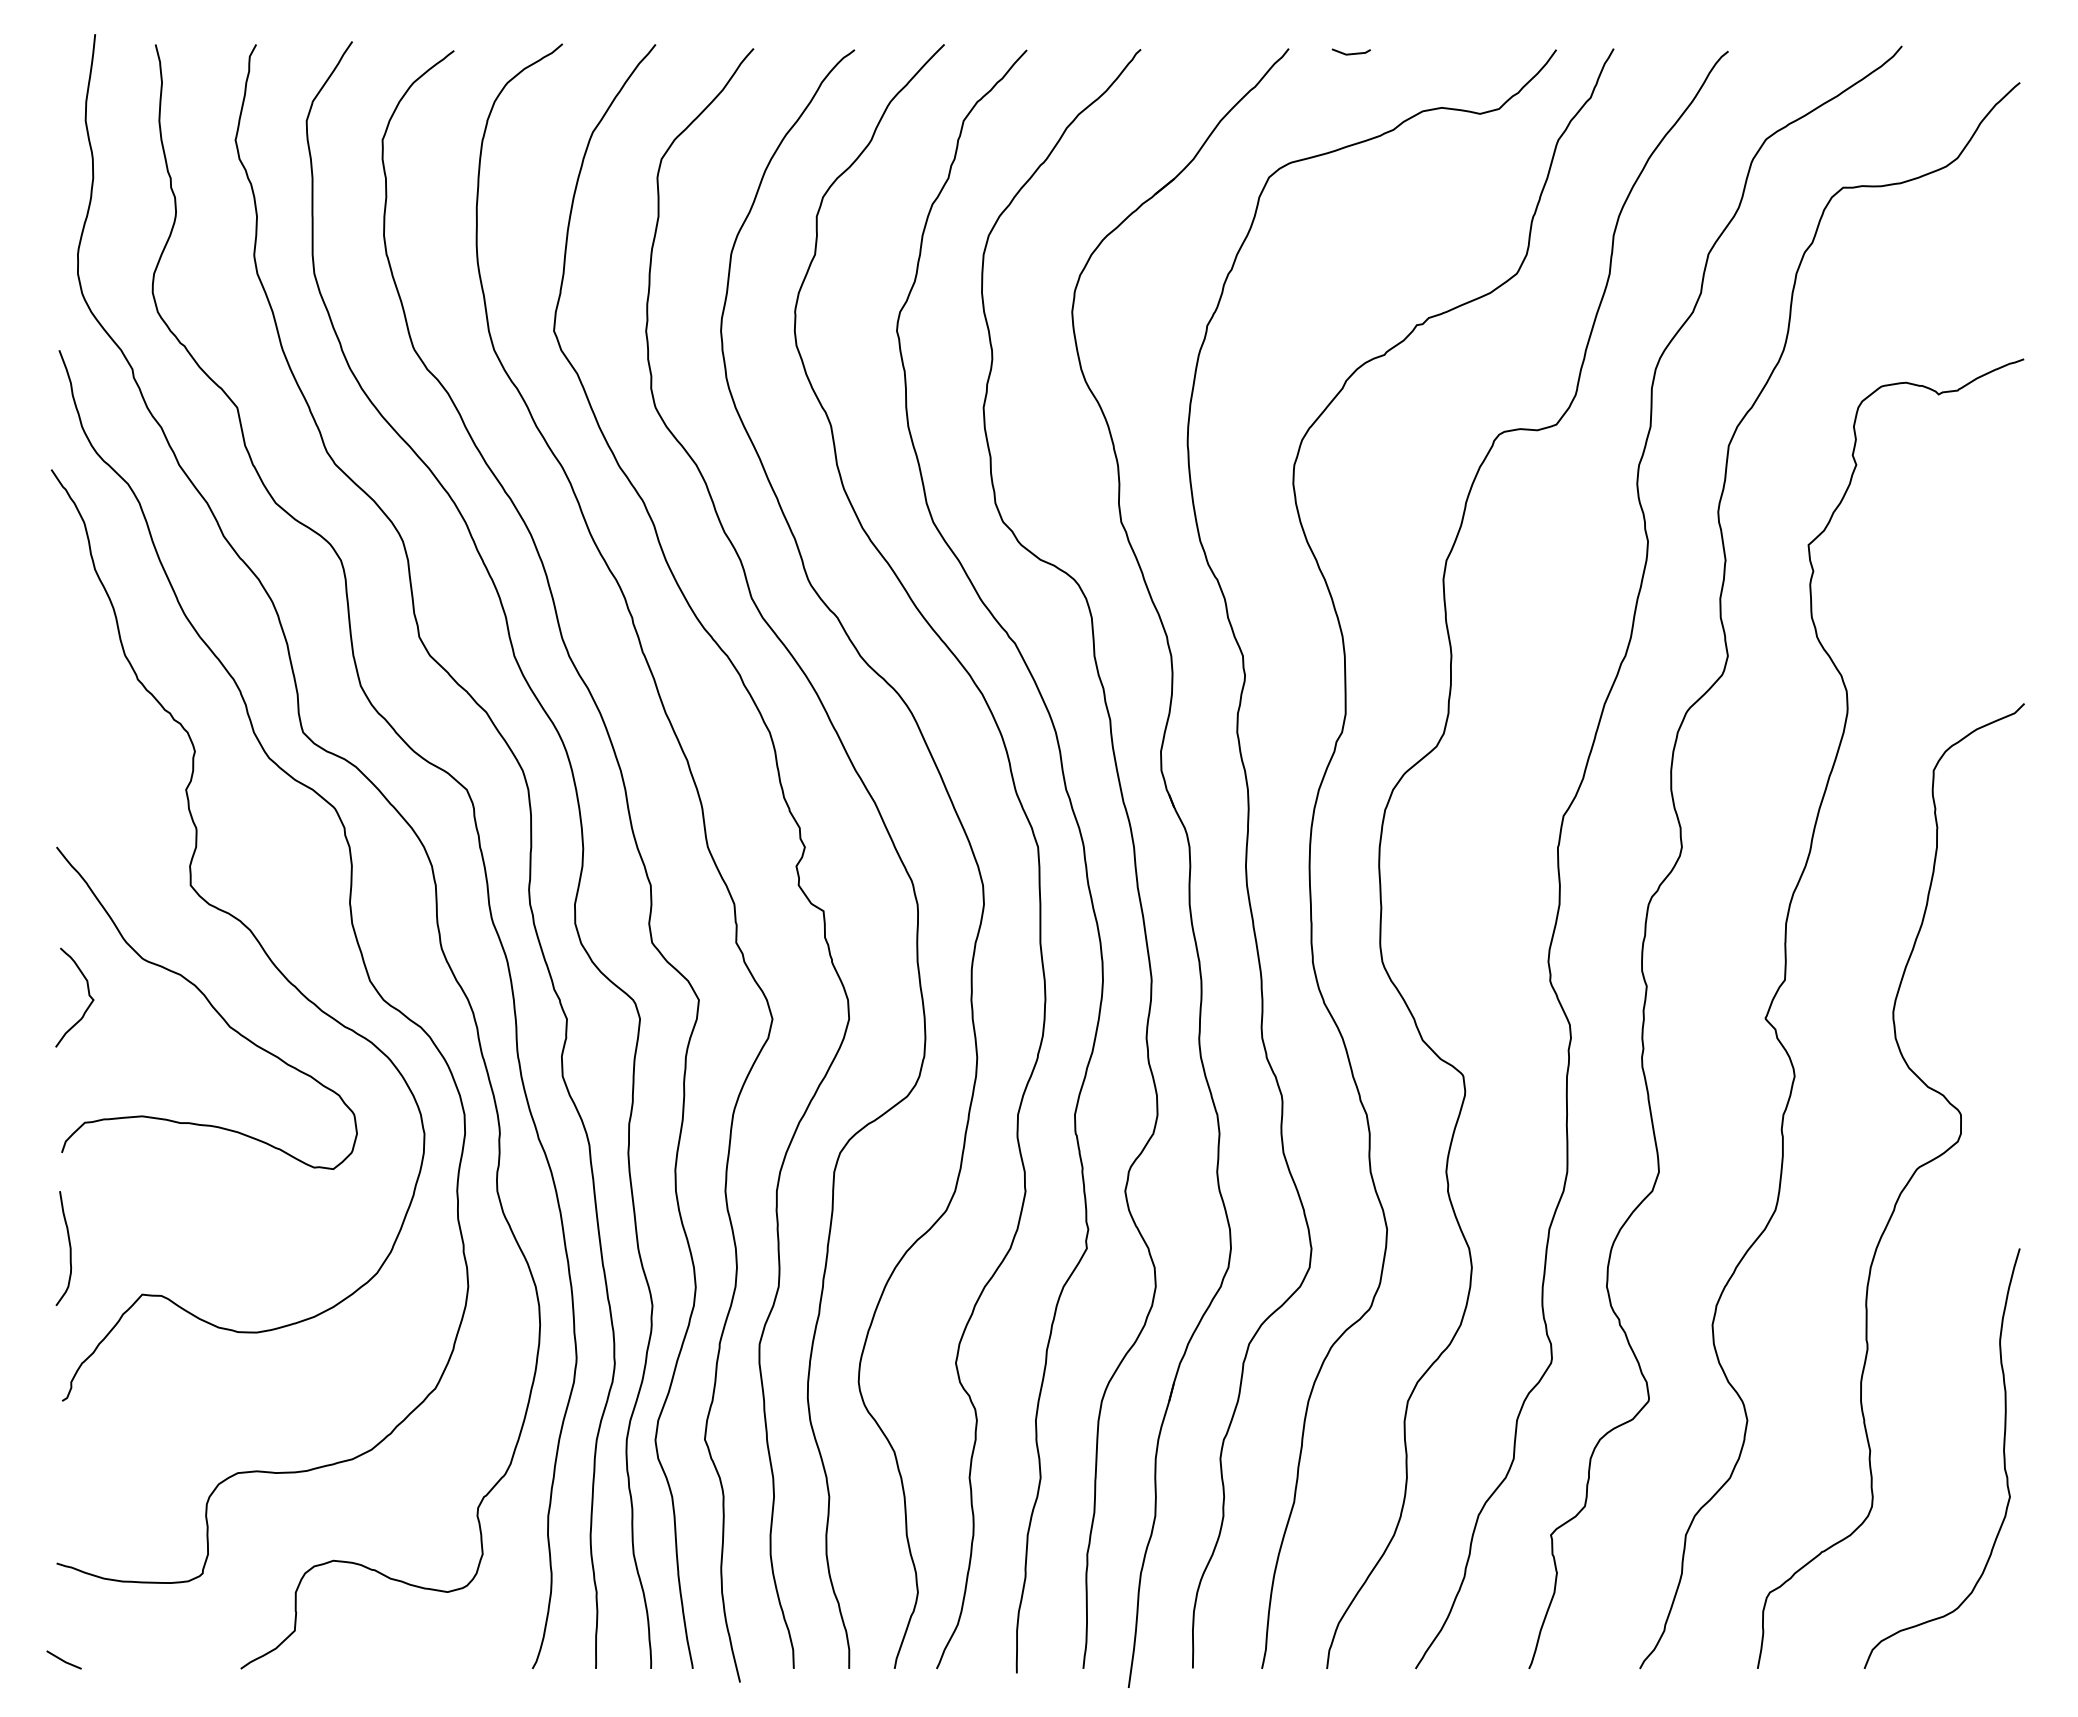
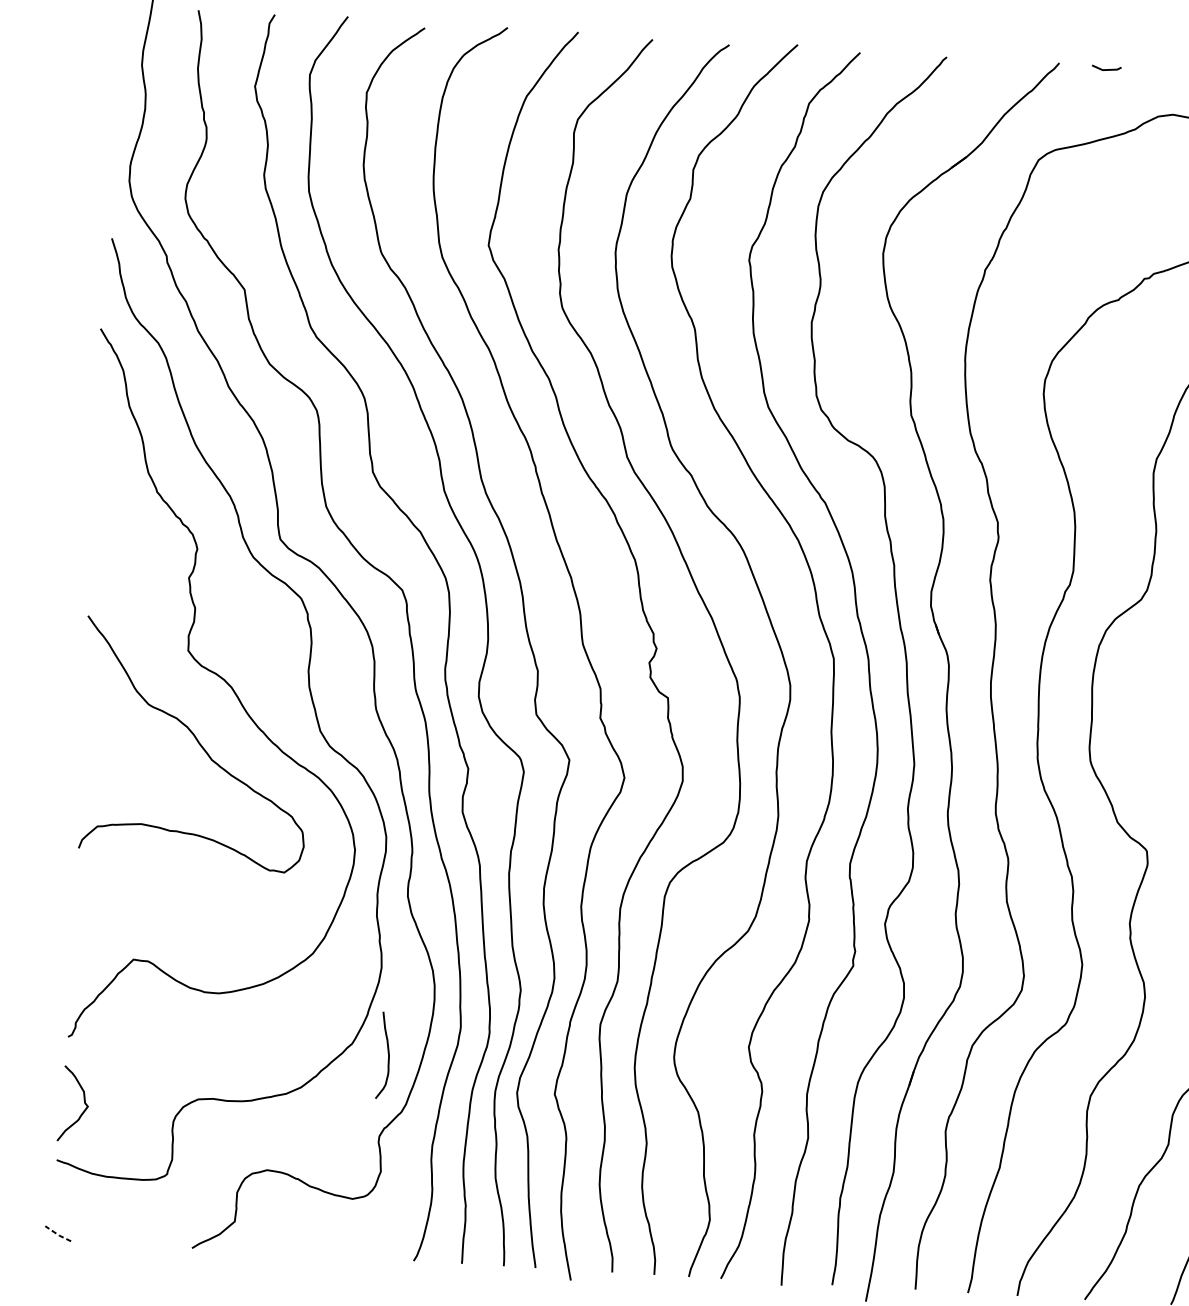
curve: (88, 995) -> (84, 1103), moved
curve: (69, 1248) -> (388, 1055), moved
line: (64, 1661) -> (58, 1234), solid -> dashed

